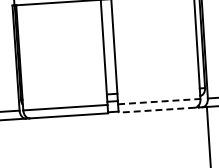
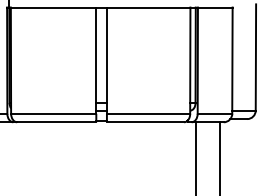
line: (159, 101) -> (148, 113), dashed -> solid
line: (156, 110) -> (145, 122), dashed -> solid

